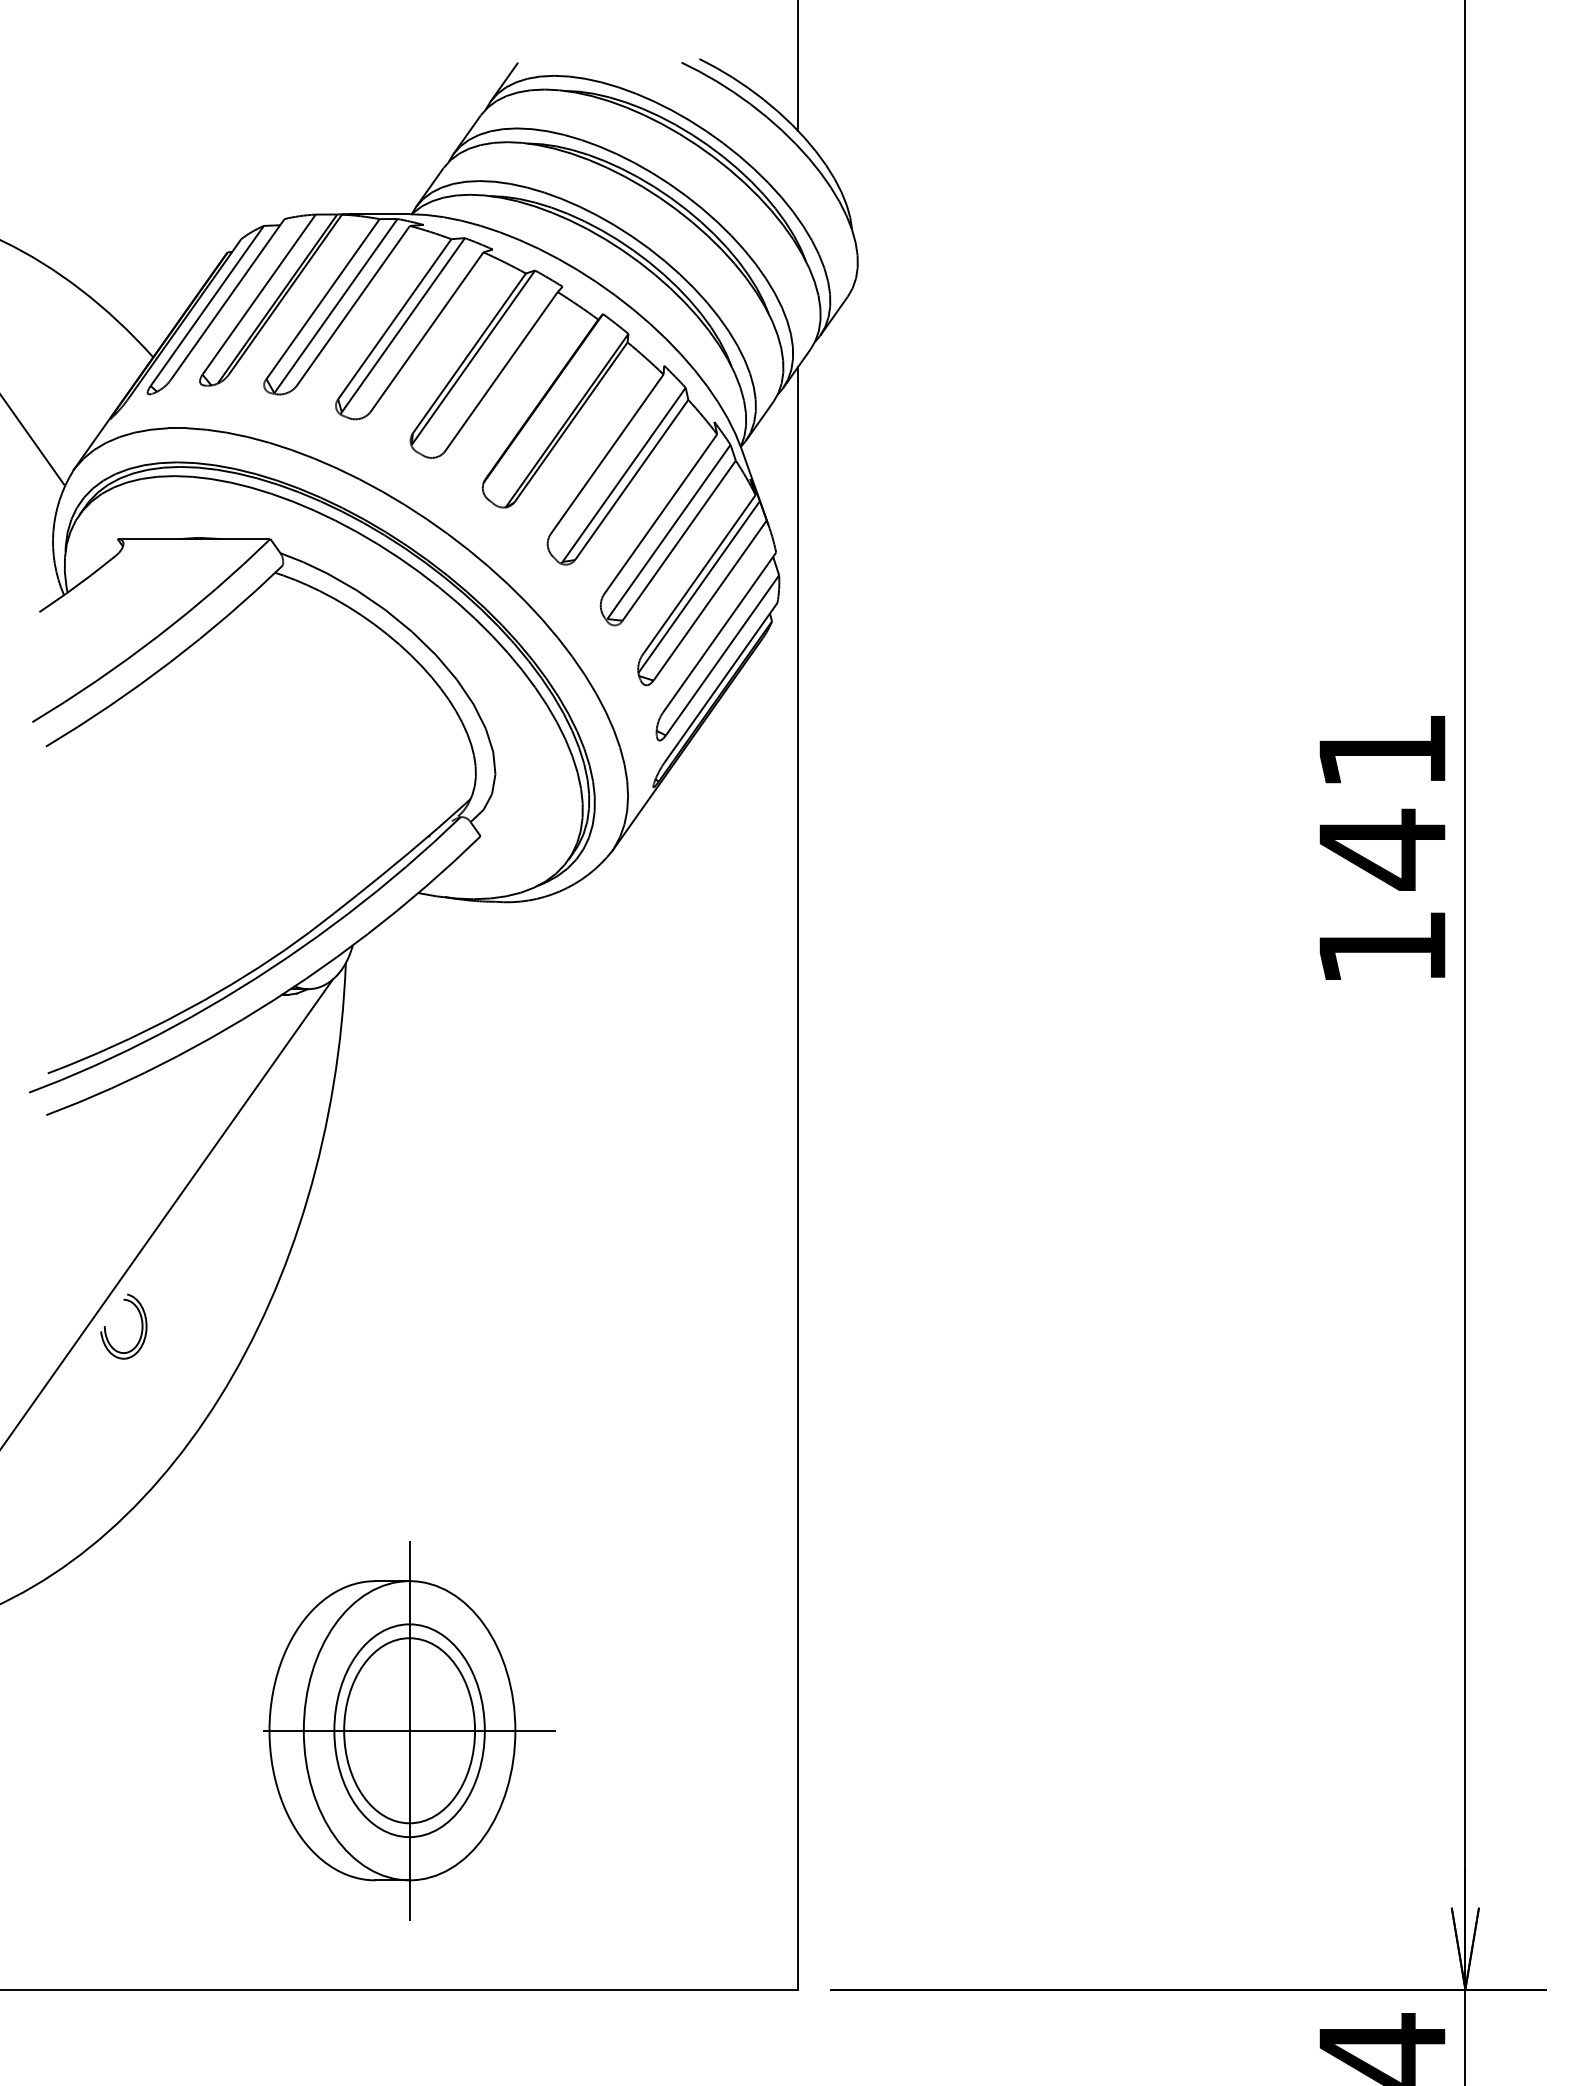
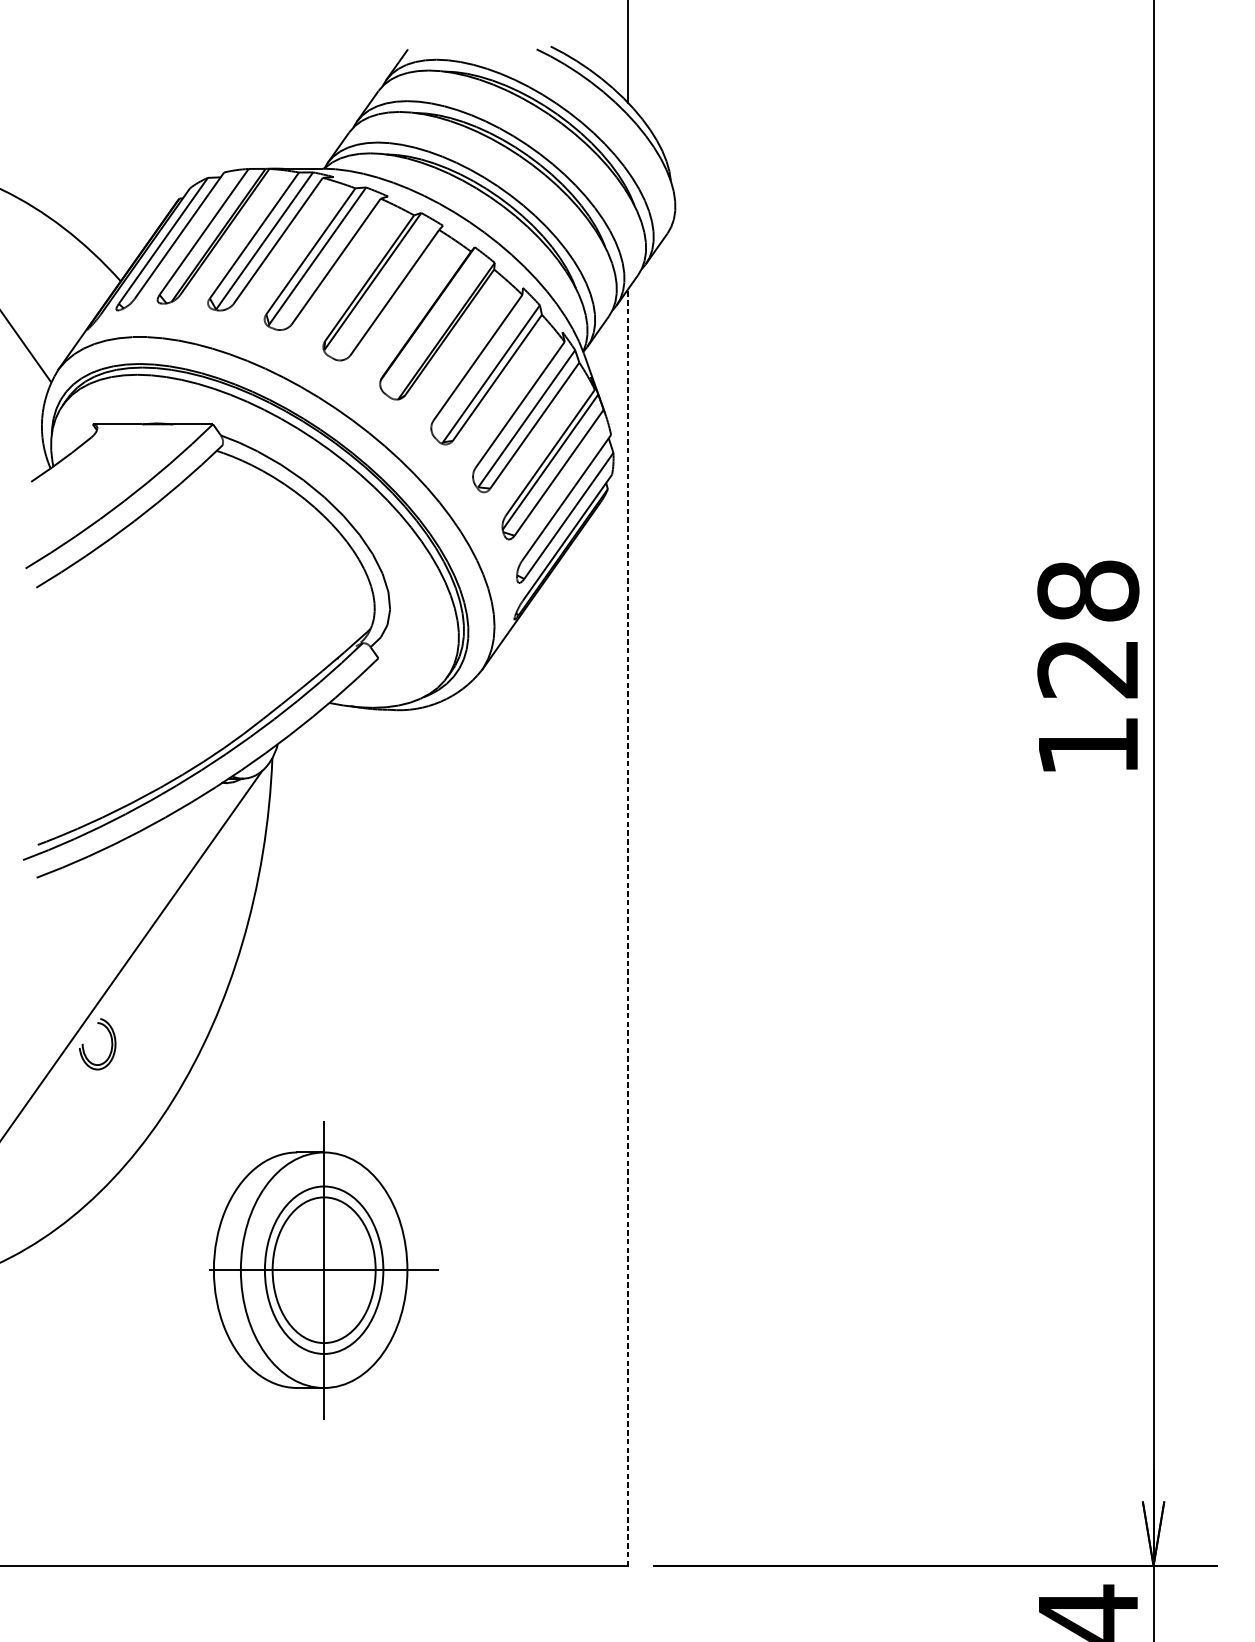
text: (1382, 801) -> (1088, 630), 141 -> 128
line: (798, 1177) -> (628, 926), solid -> dashed
part: (409, 1730) -> (324, 1270), moved

